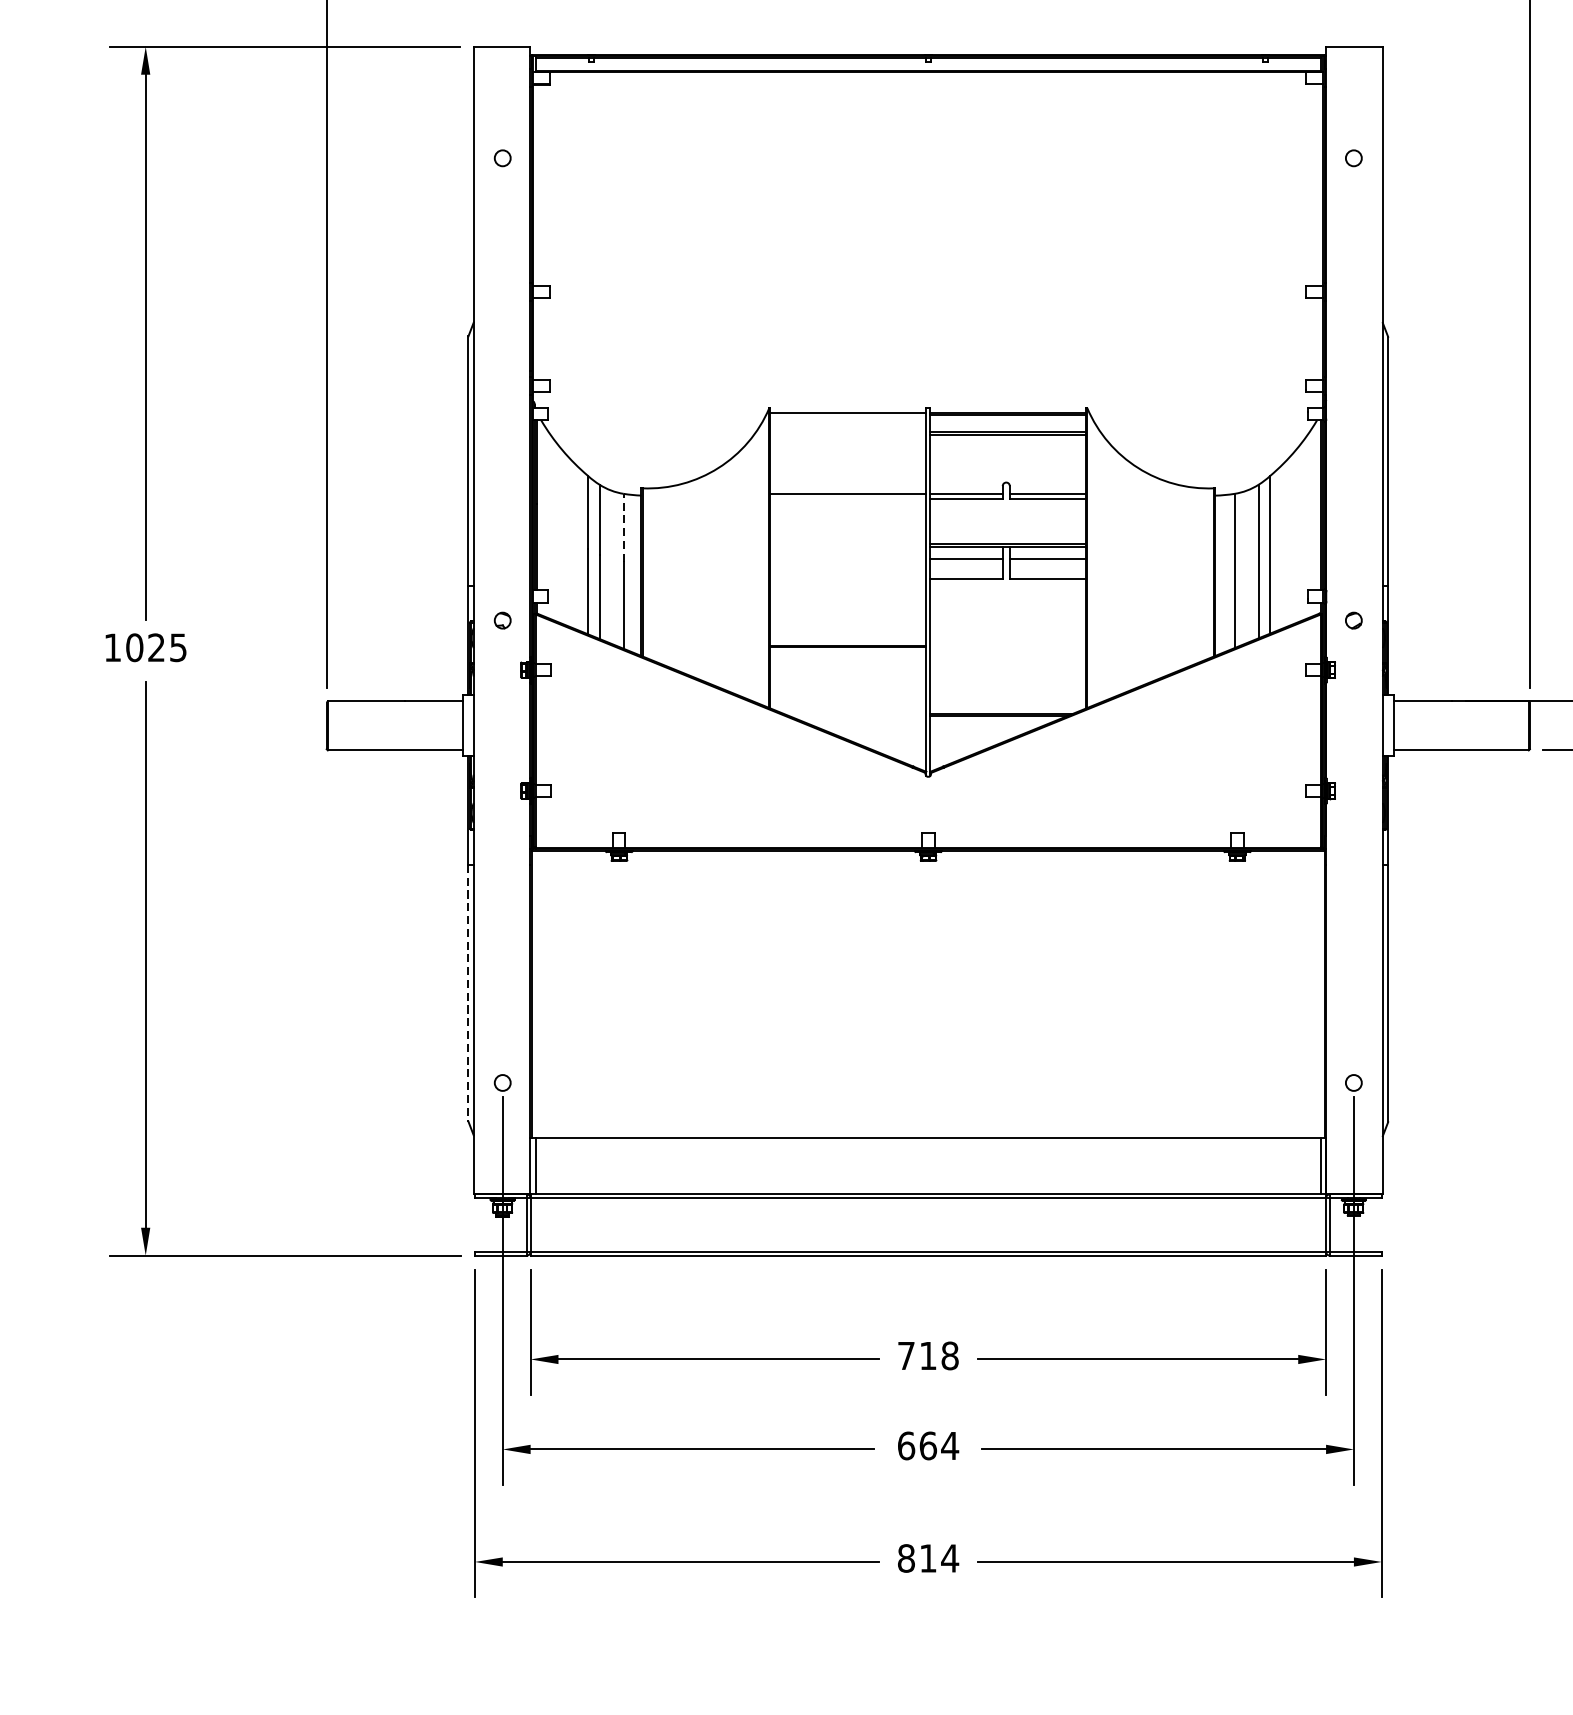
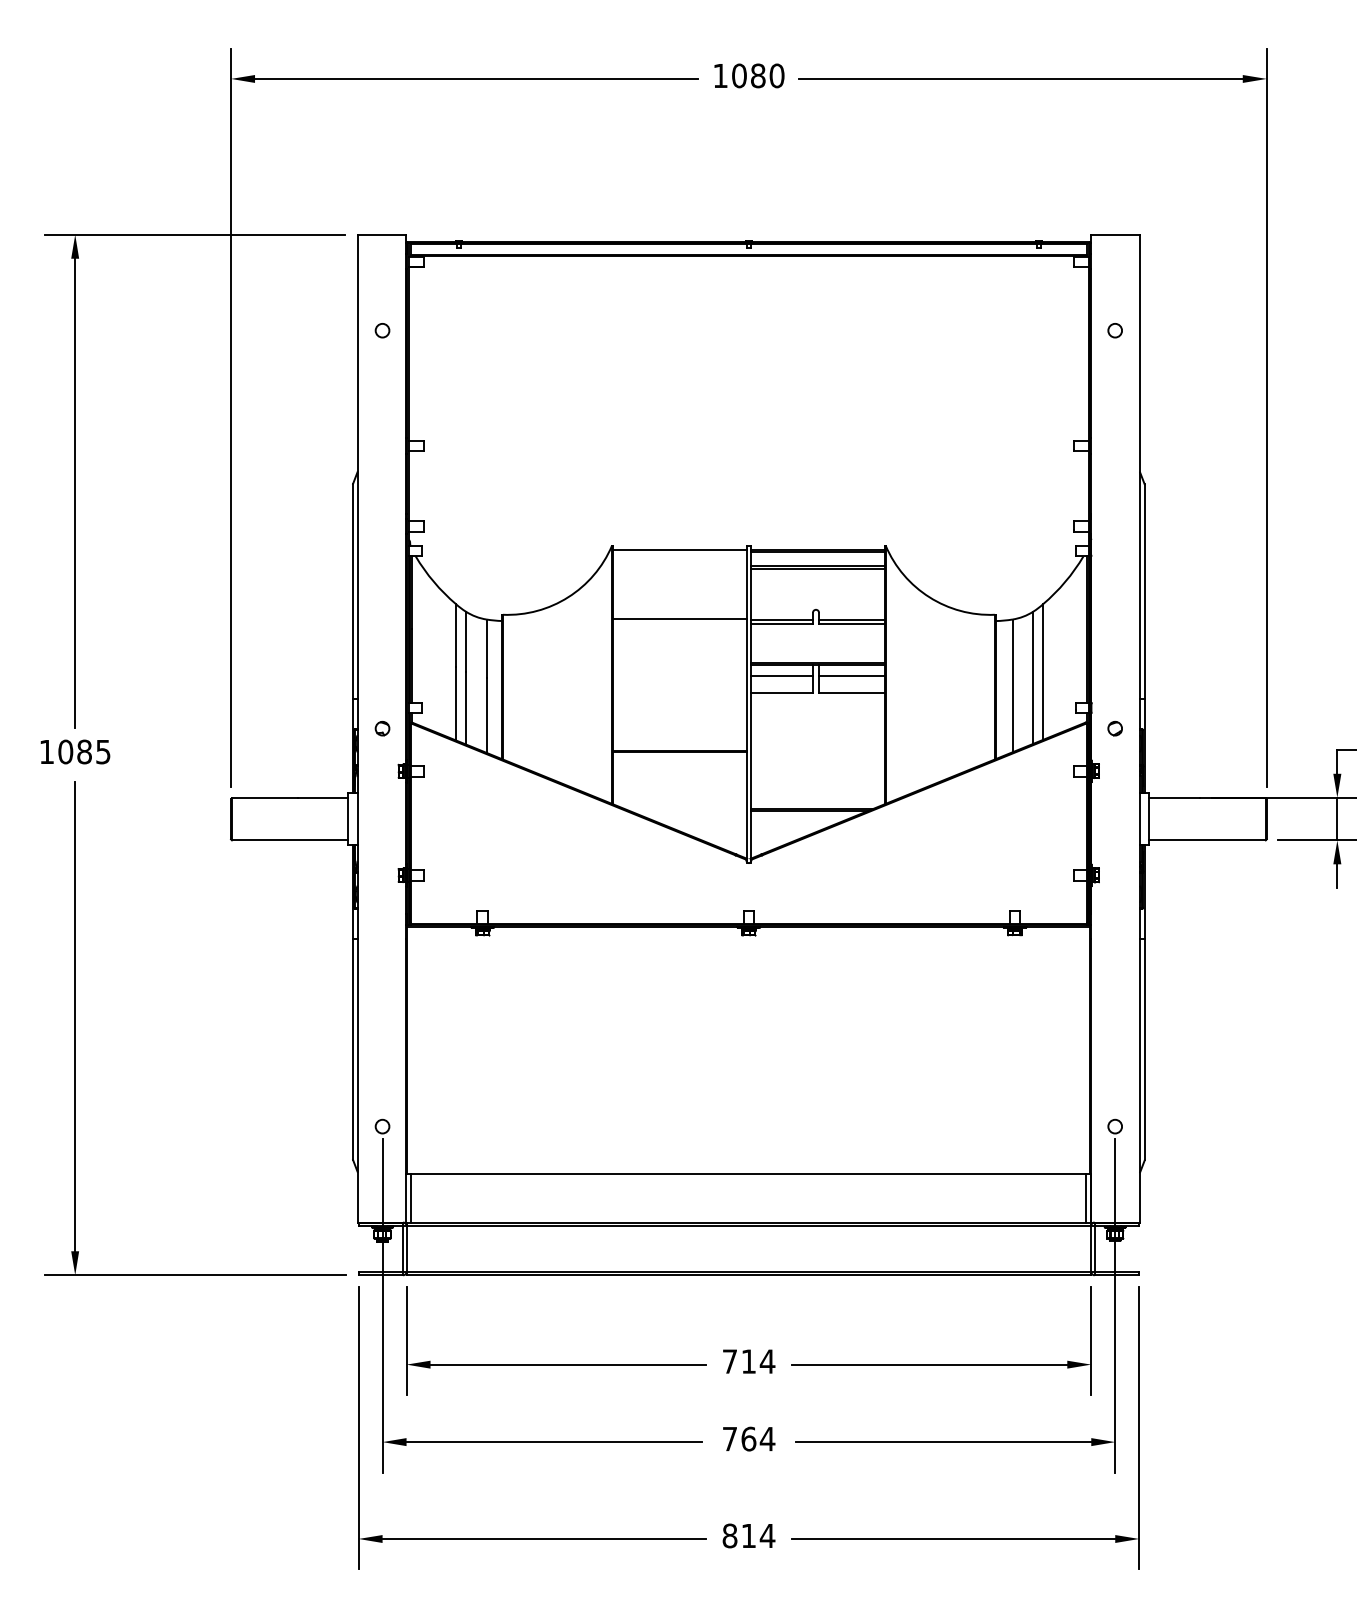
line: (623, 527) -> (486, 648), dashed -> solid
text: (156, 647) -> (84, 751), 1025 -> 1085
line: (468, 993) -> (353, 1049), dashed -> solid
text: (949, 1355) -> (767, 1361), 718 -> 714
text: (905, 1445) -> (729, 1438), 664 -> 764

